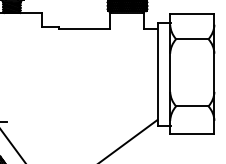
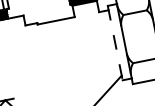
line: (157, 74) -> (115, 43), solid -> dashed

